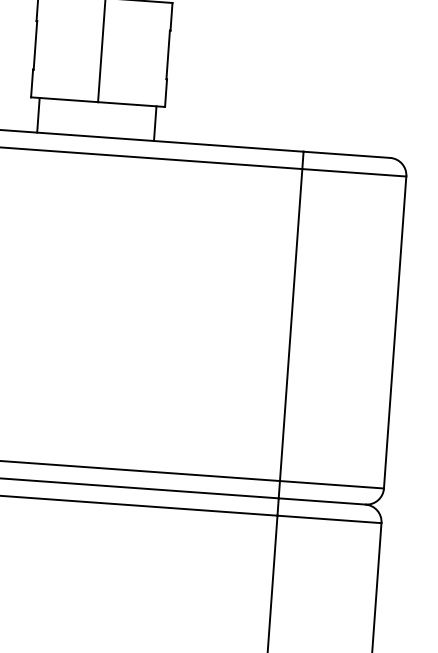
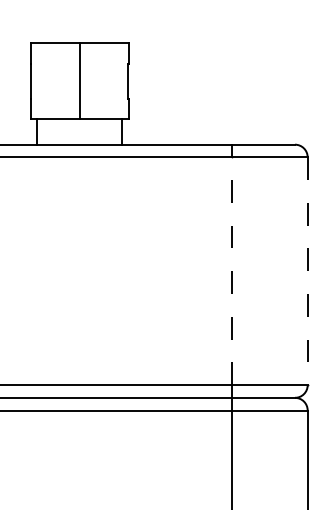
line: (290, 325) -> (231, 271), solid -> dashed
line: (394, 332) -> (307, 271), solid -> dashed

